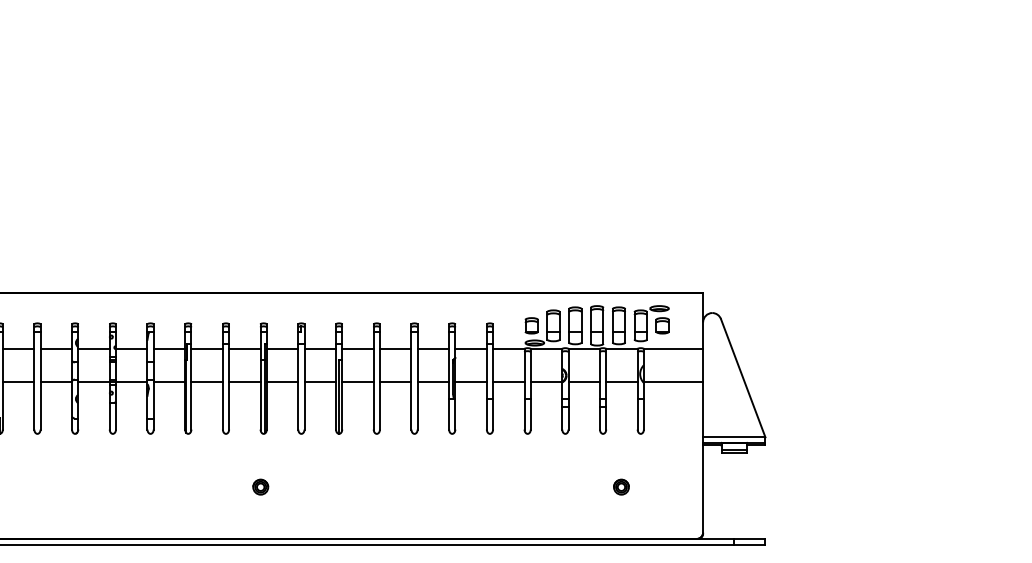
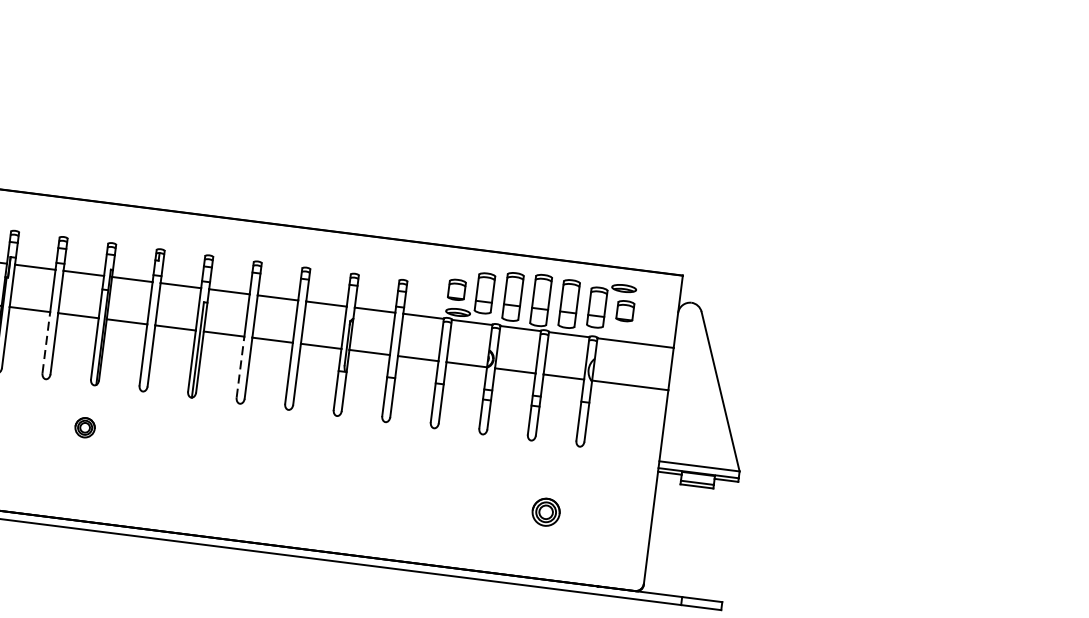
line: (222, 405) -> (45, 342), solid -> dashed
line: (373, 405) -> (240, 366), solid -> dashed
part: (260, 486) -> (84, 426), moved
part: (621, 486) -> (546, 511), size x1.4

